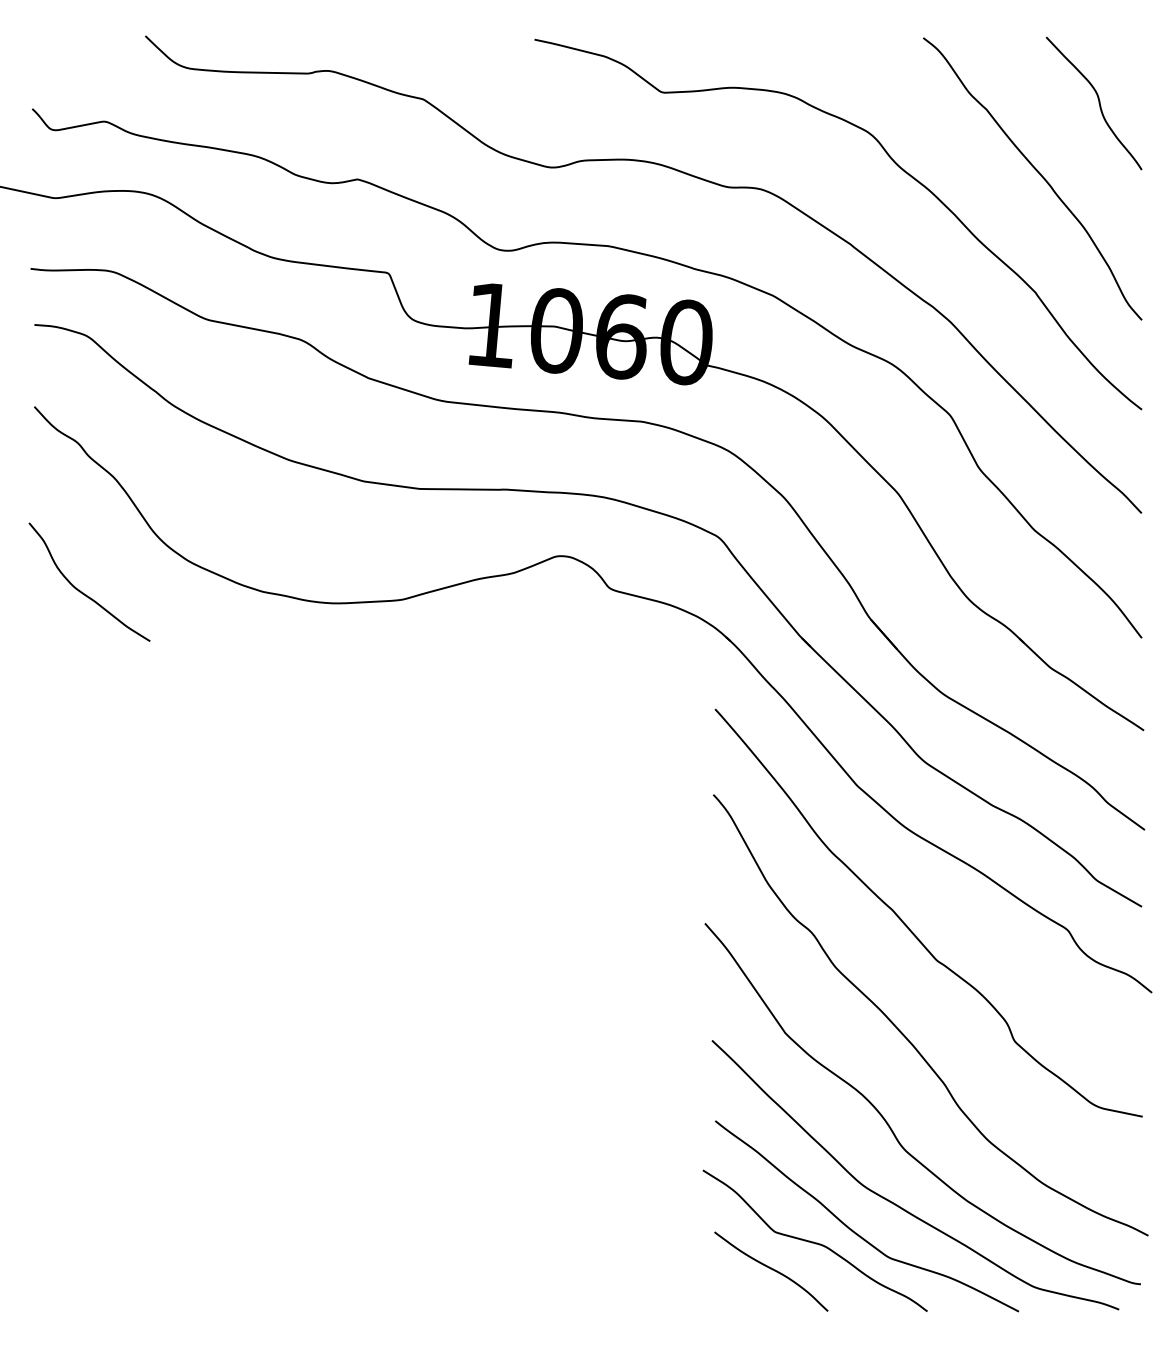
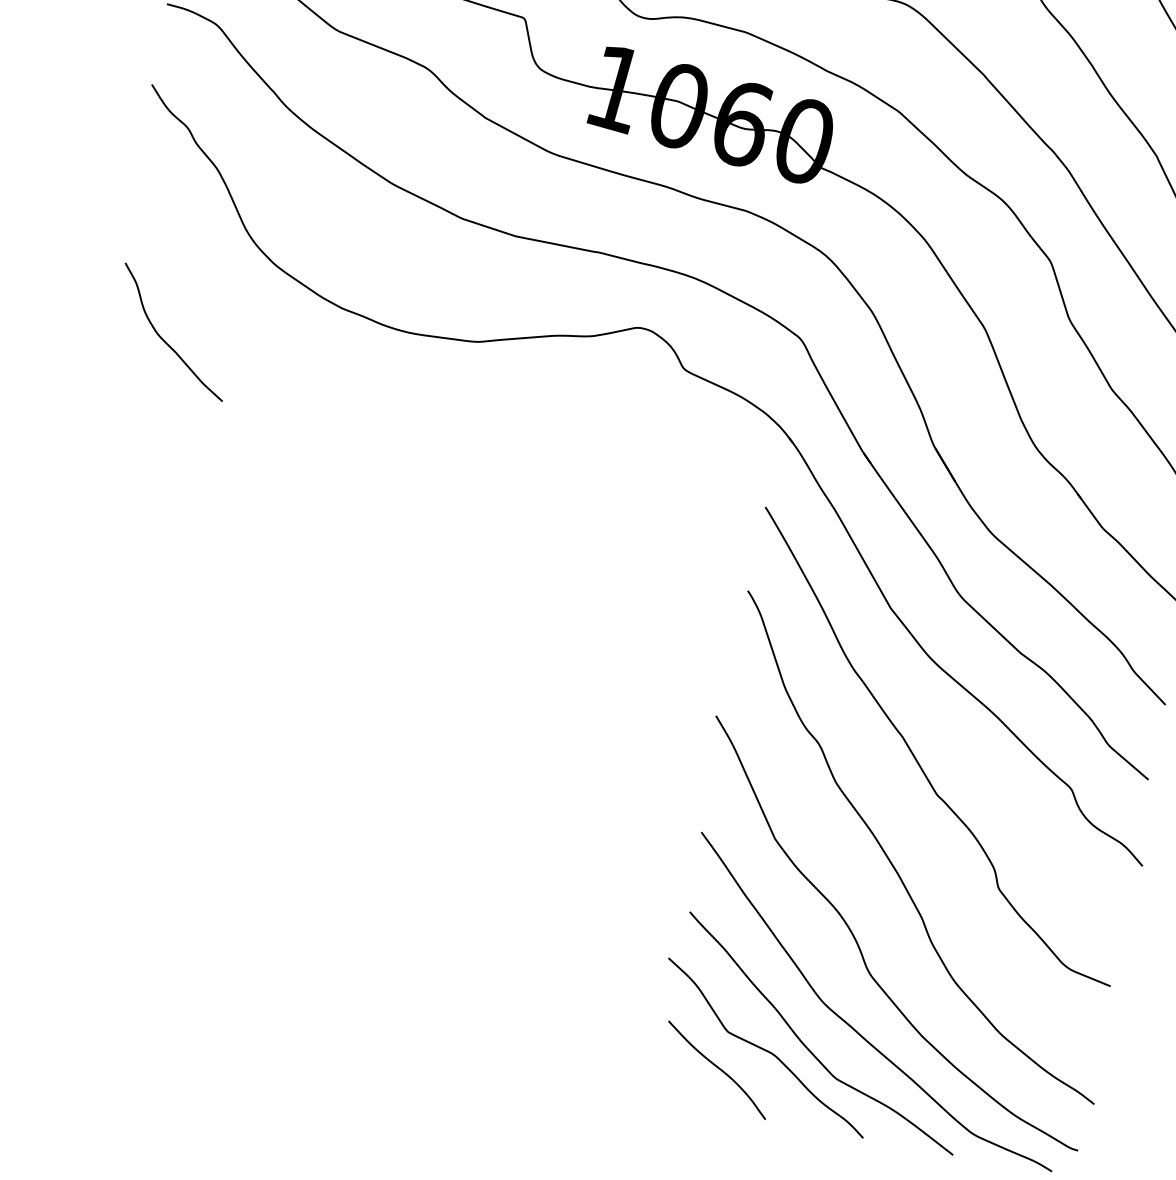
curve: (83, 592) -> (166, 341), moved

